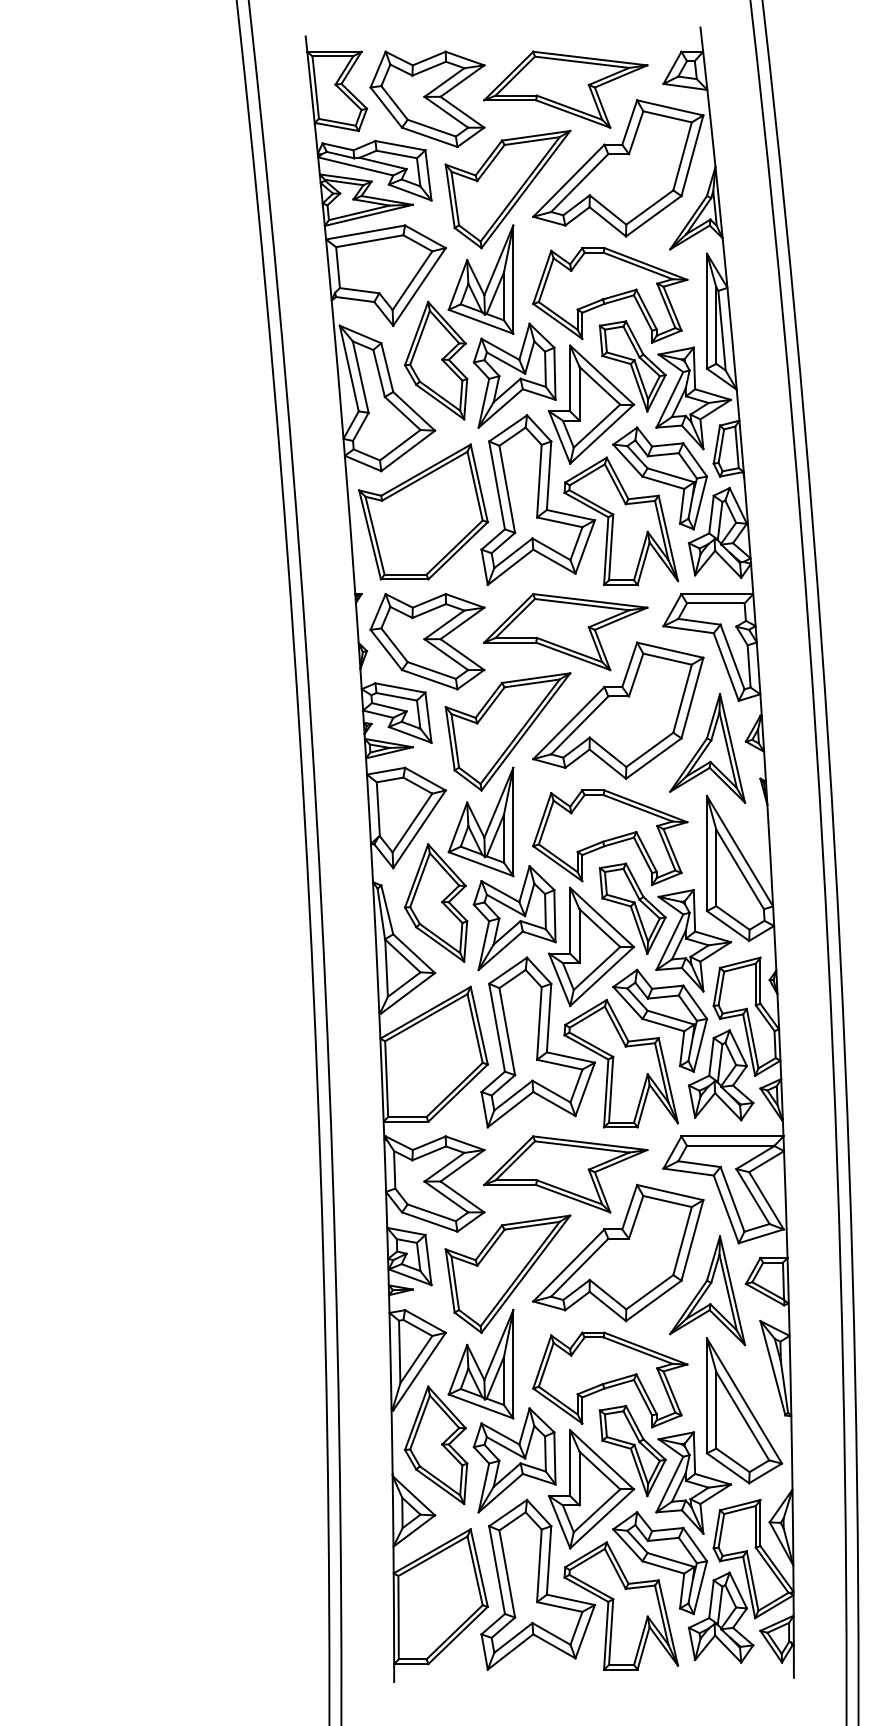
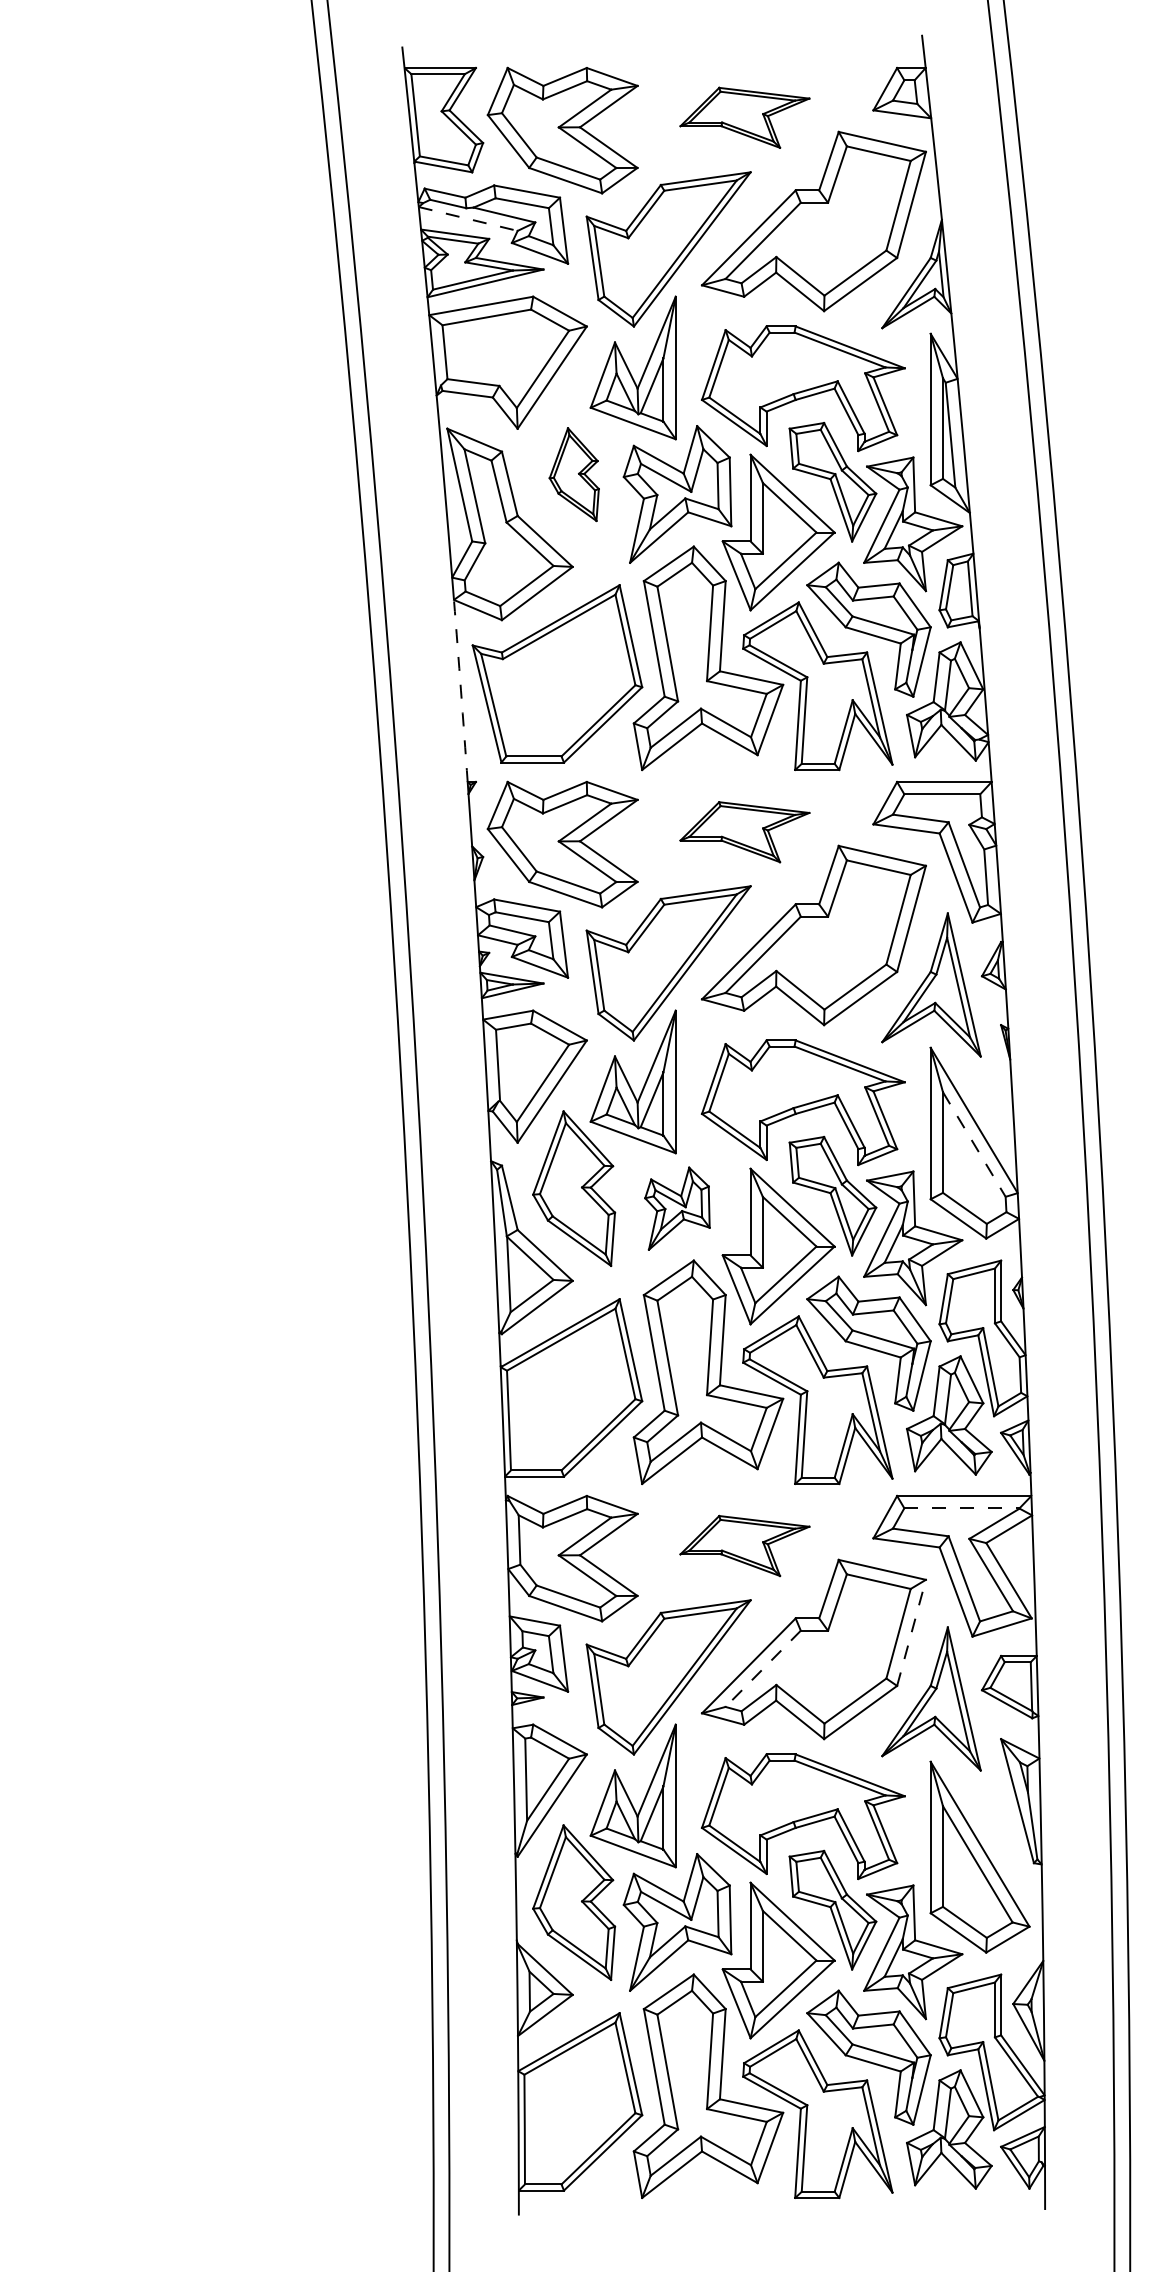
part: (565, 89) -> (744, 117), size x0.6
line: (355, 166) -> (467, 219), solid -> dashed
part: (436, 360) -> (574, 474), size x0.6
arc: (350, 524) -> (461, 690), solid -> dashed
part: (565, 632) -> (744, 832), size x0.6
line: (740, 869) -> (974, 1144), solid -> dashed
part: (514, 918) -> (677, 1209), size x0.6
line: (730, 1145) -> (961, 1507), solid -> dashed
part: (565, 1174) -> (744, 1546), size x0.6
line: (692, 1240) -> (911, 1632), solid -> dashed
line: (579, 1267) -> (762, 1668), solid -> dashed

